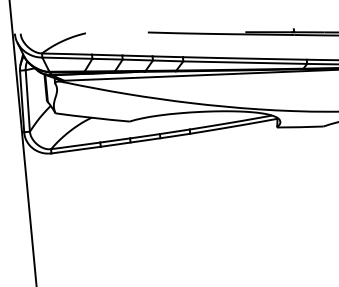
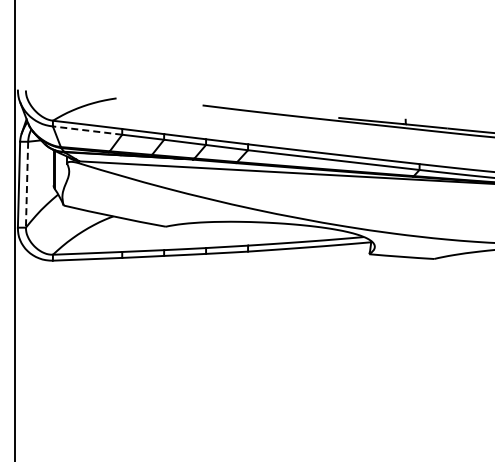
line: (67, 58) -> (87, 130), solid -> dashed
line: (28, 100) -> (27, 184), solid -> dashed

